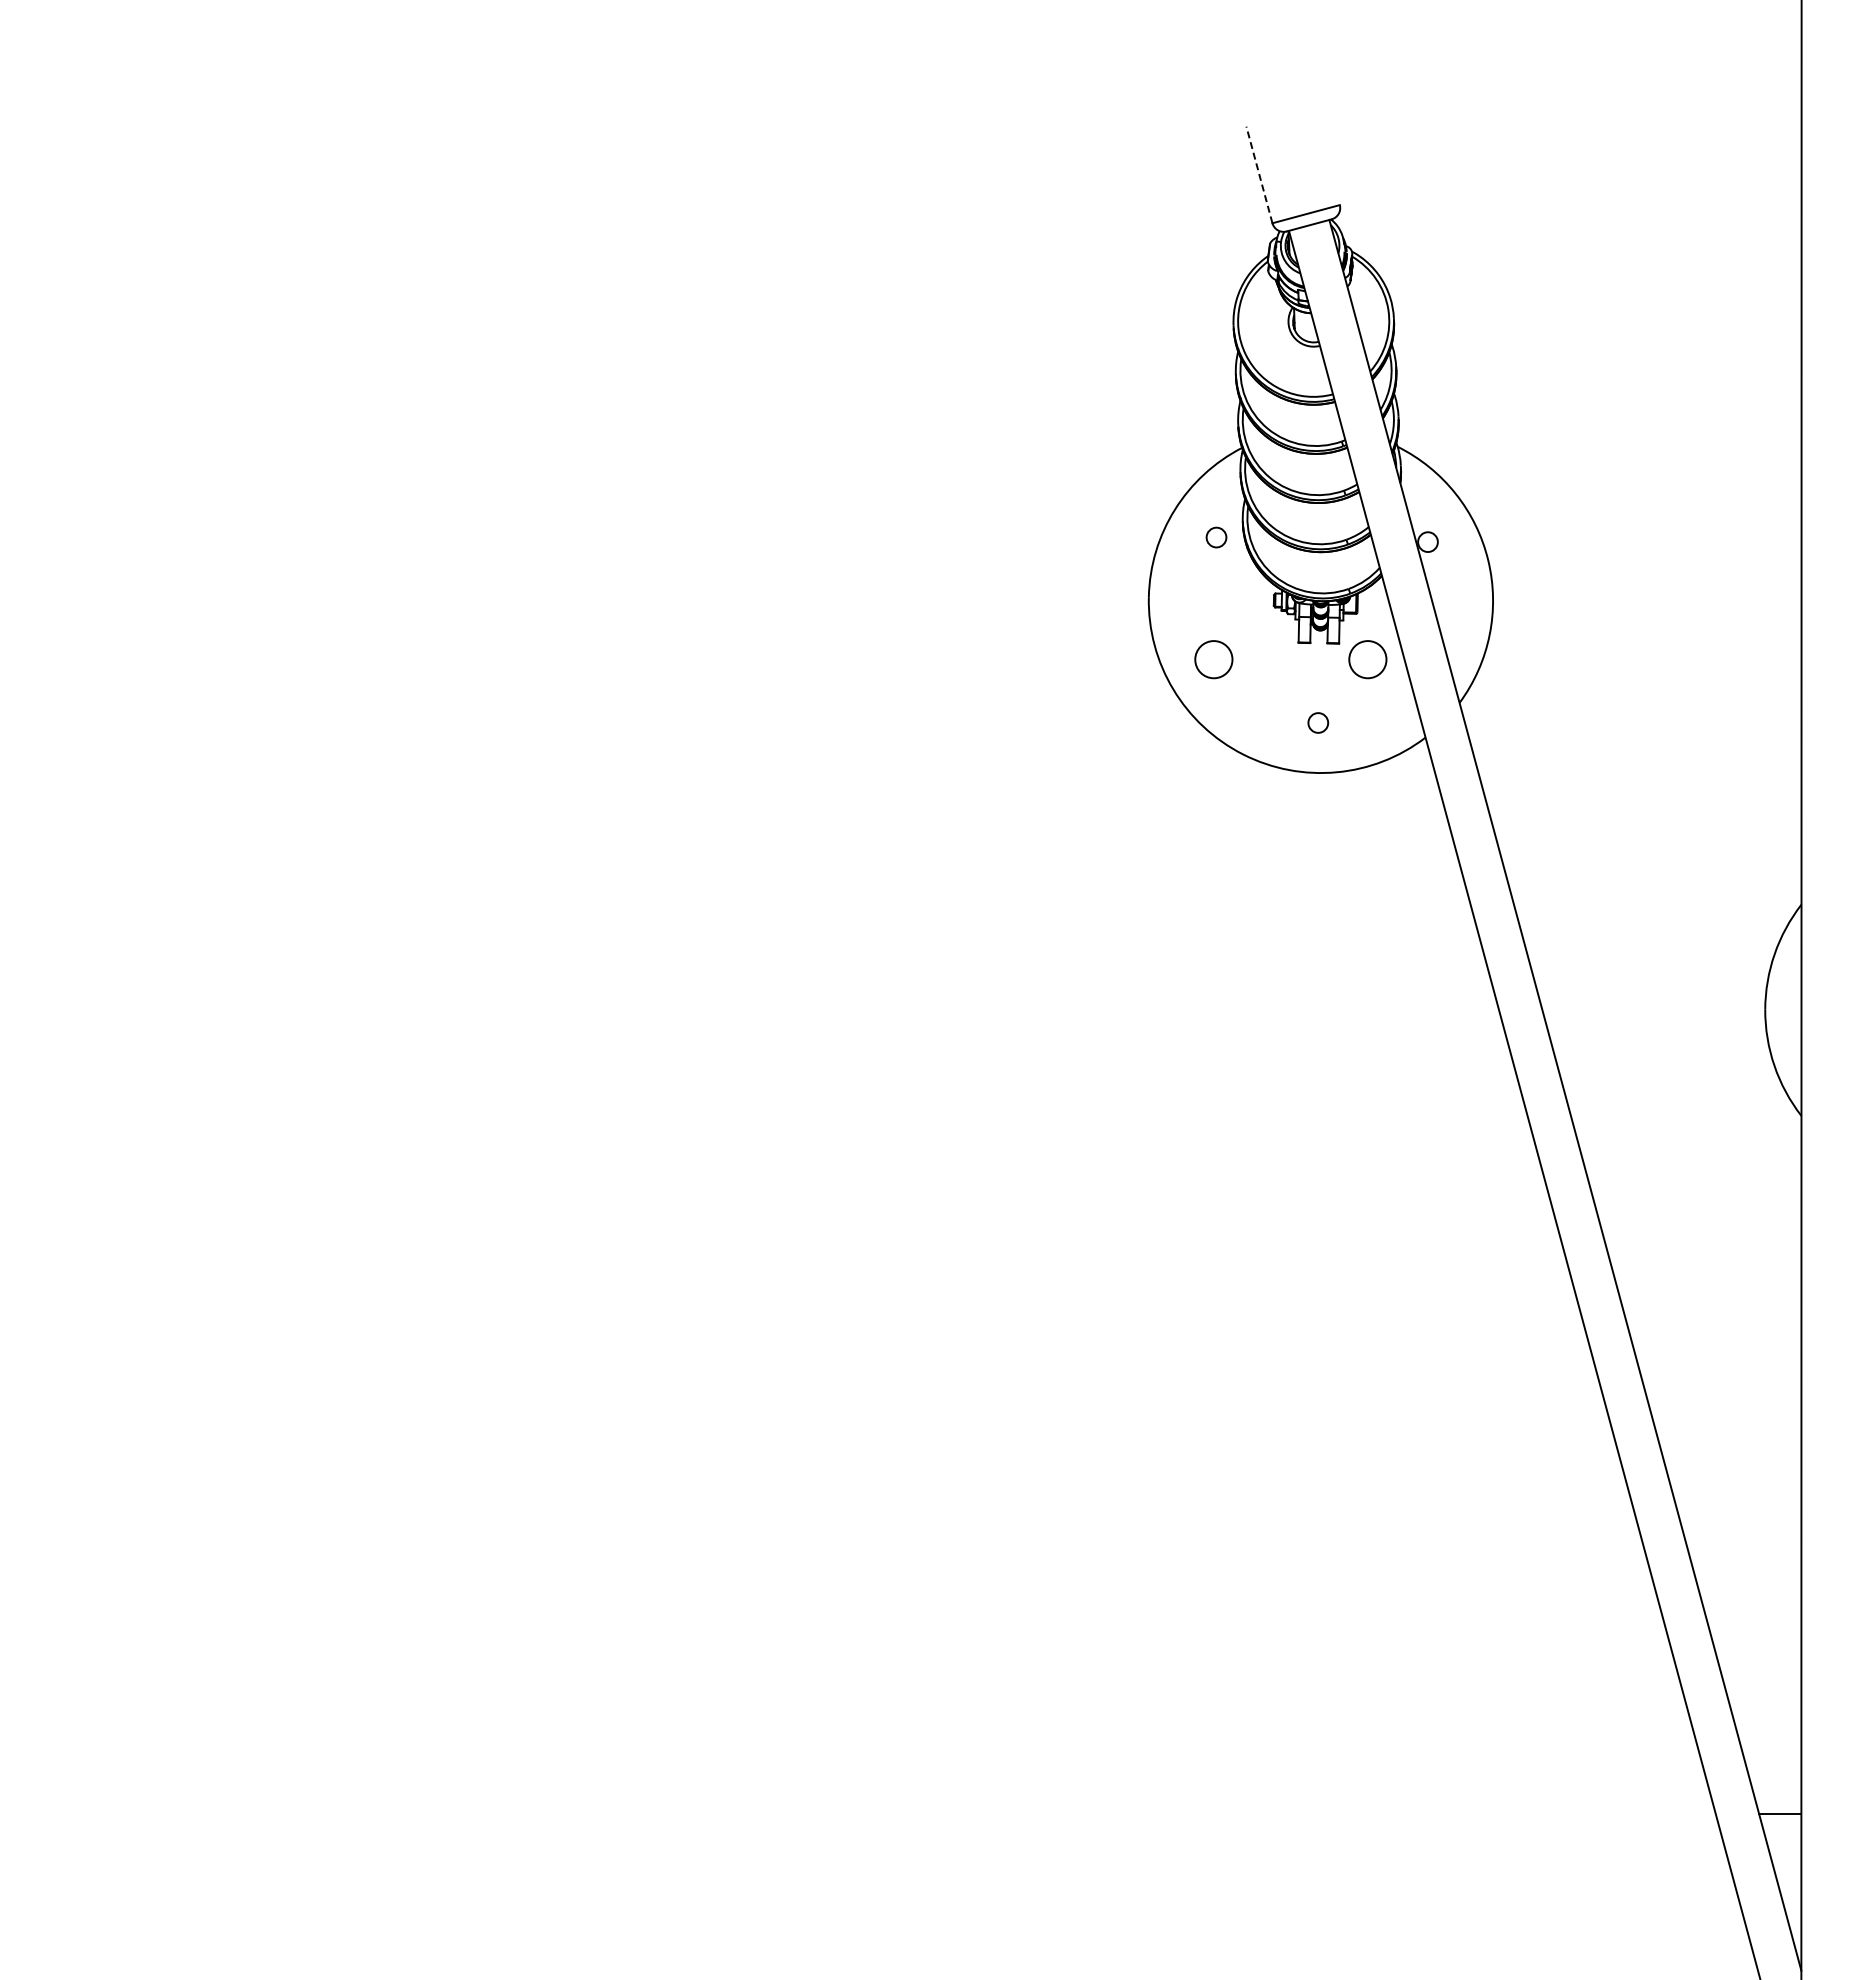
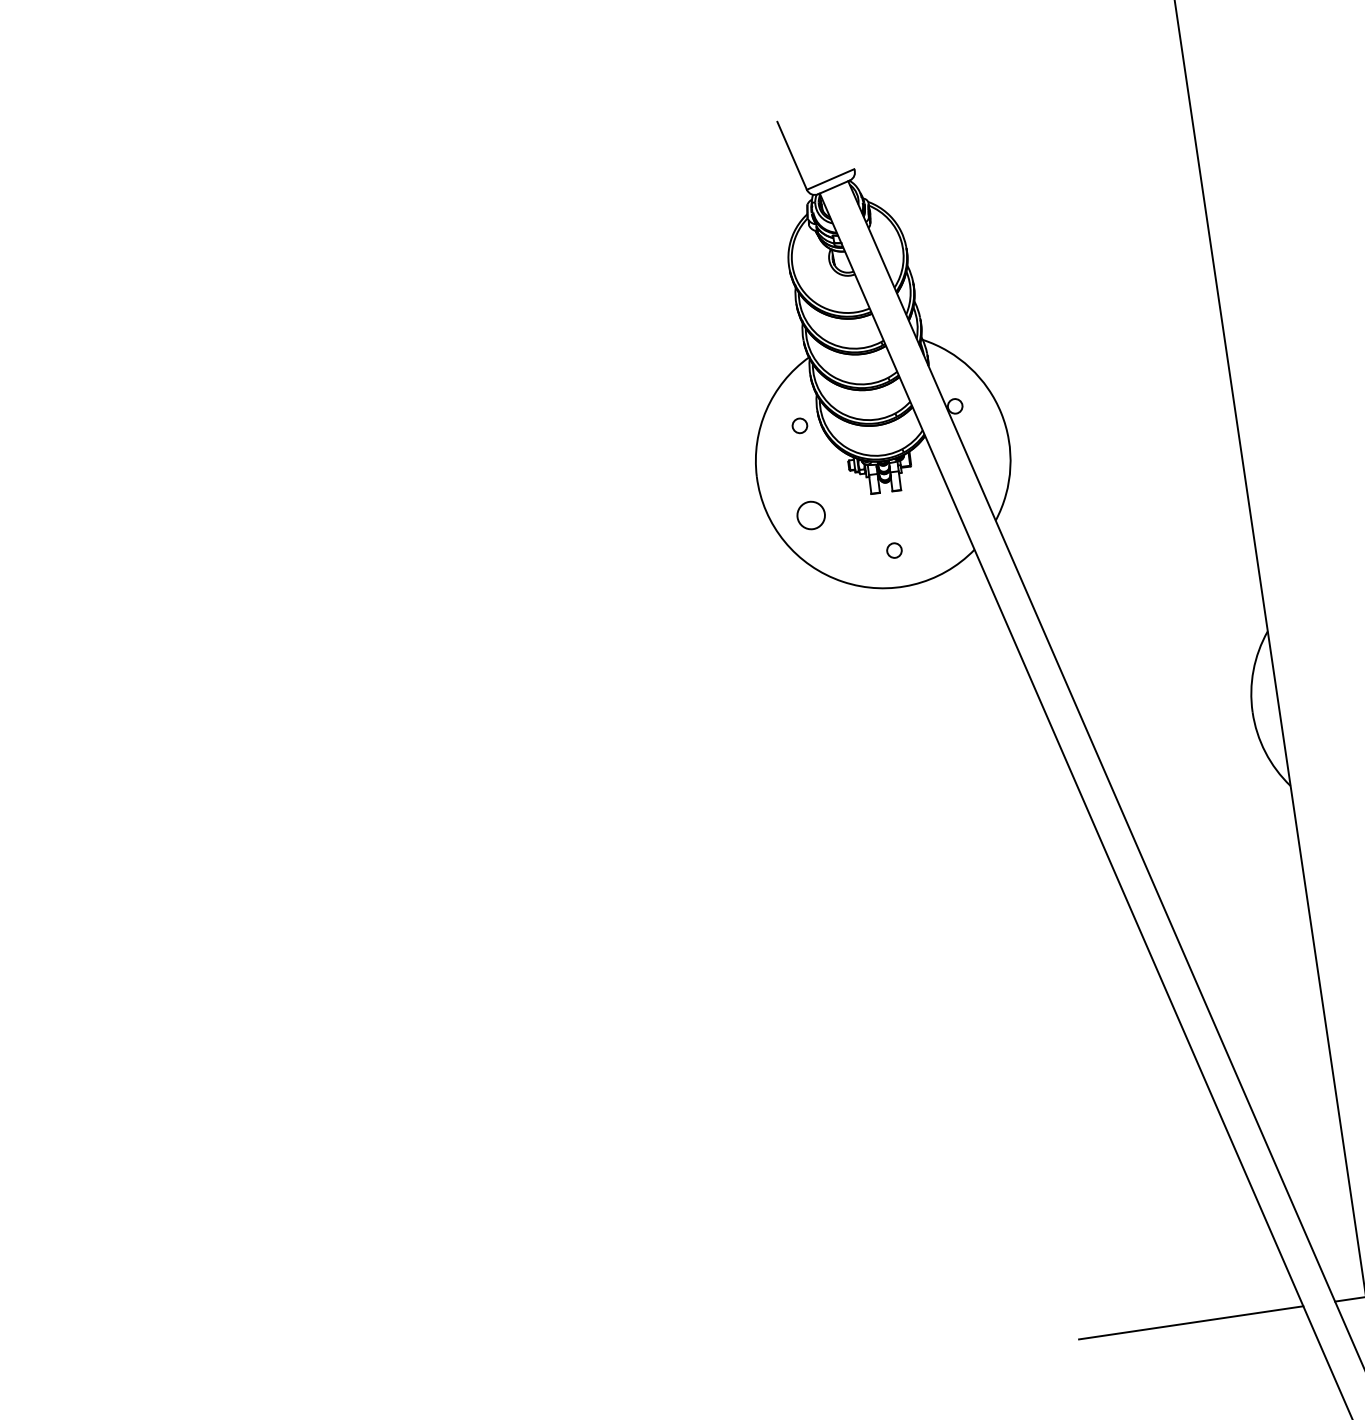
line: (1259, 174) -> (792, 155), dashed -> solid
circle: (1367, 659) -> (923, 498), removed
line: (1562, 1814) -> (1191, 1323), added

